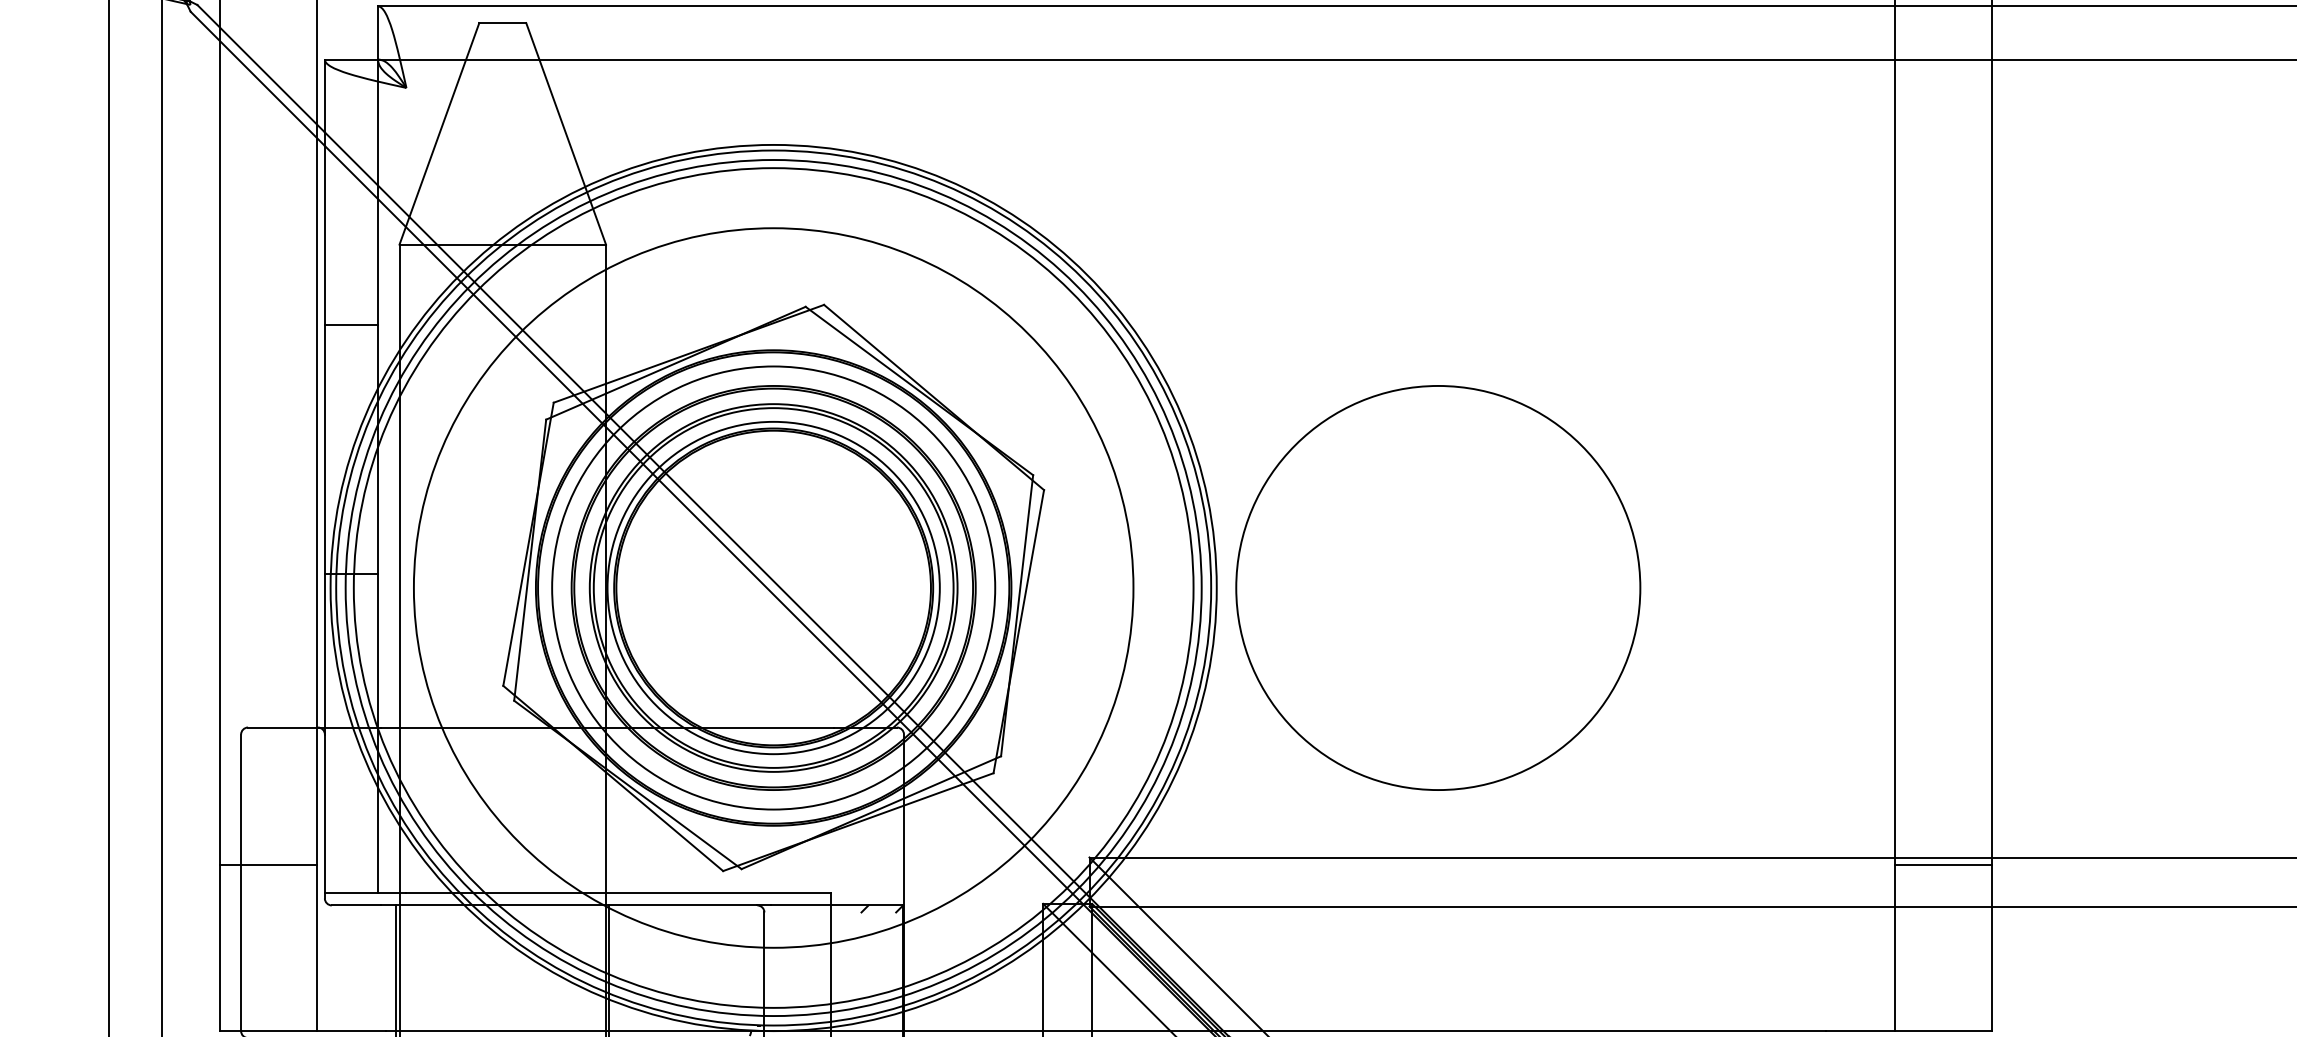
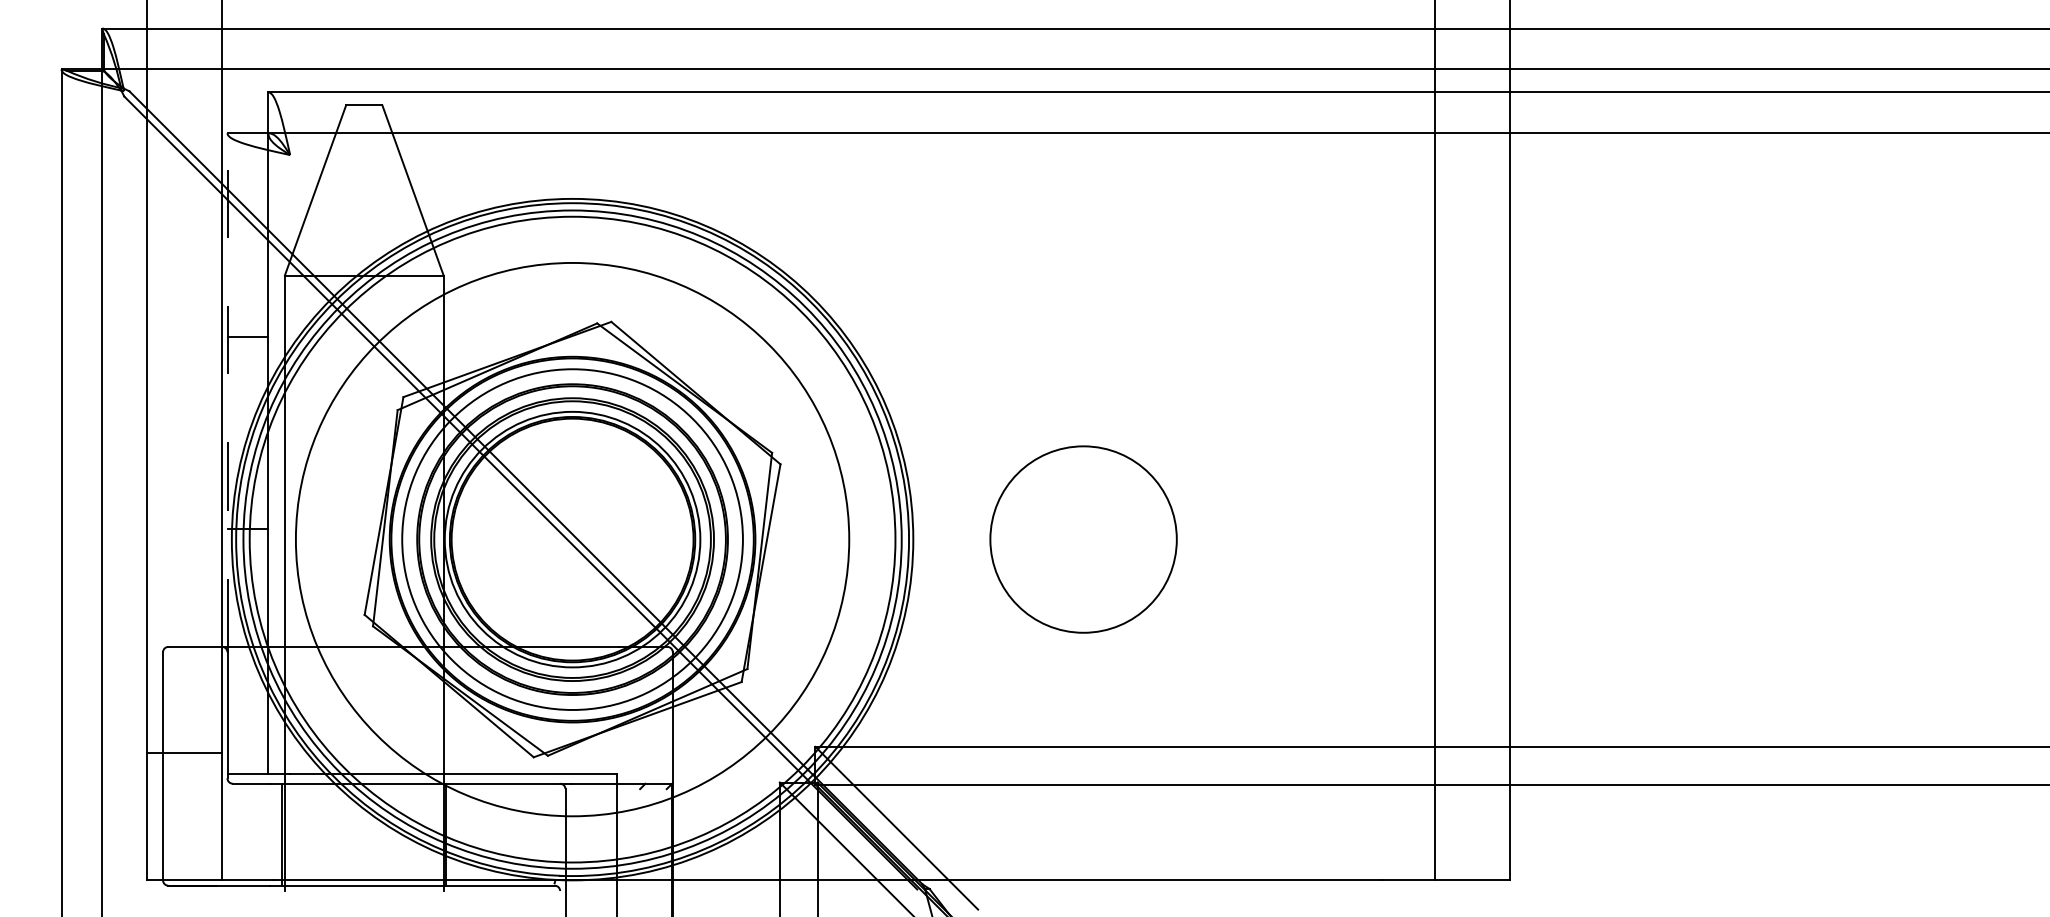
line: (324, 394) -> (227, 390), solid -> dashed
circle: (1438, 587) -> (1083, 539), size x0.6
line: (1942, 864) -> (1471, 752), removed

